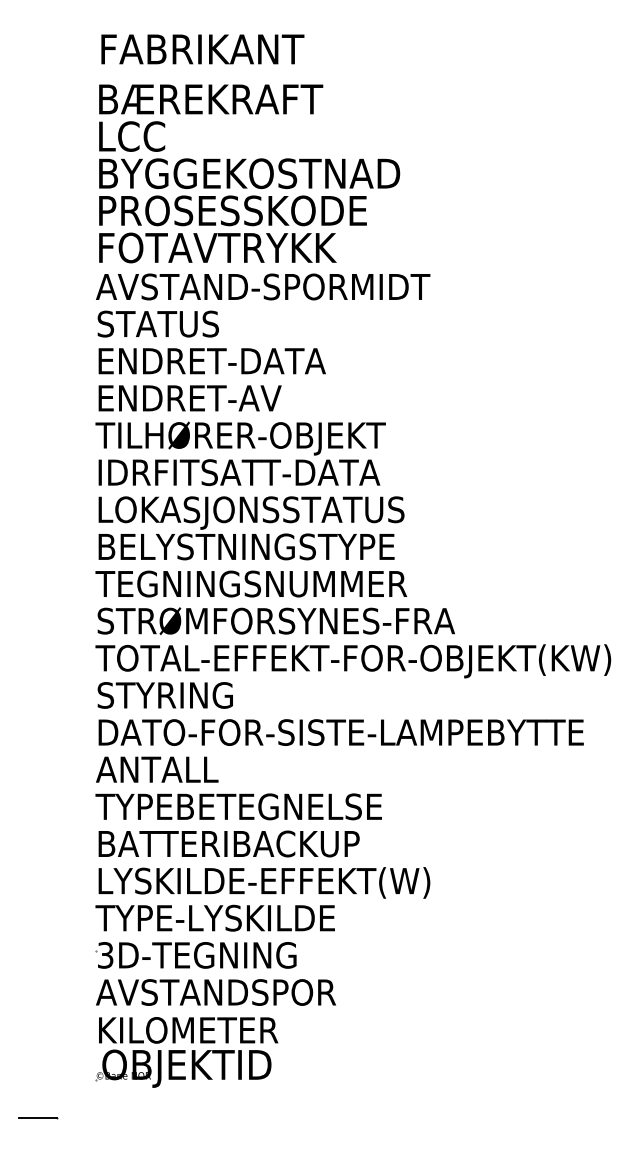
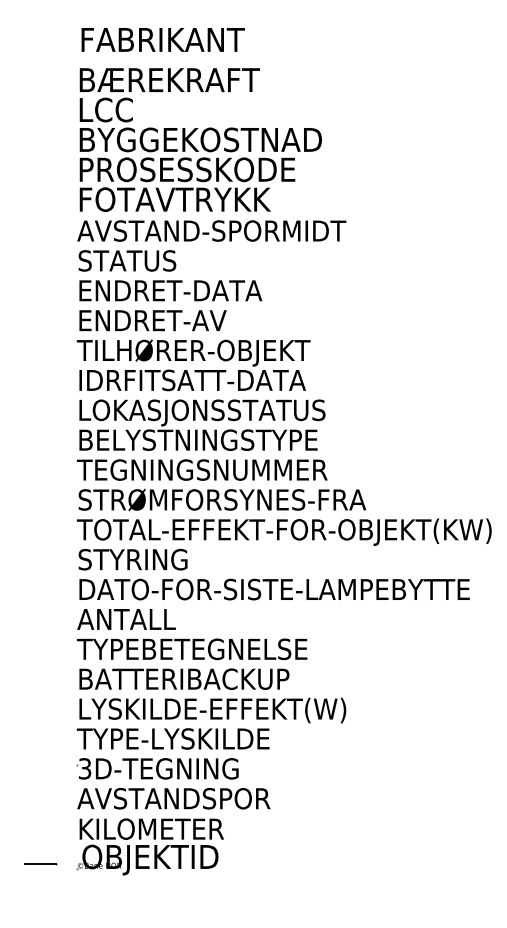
line: (38, 1118) -> (40, 863), moved

